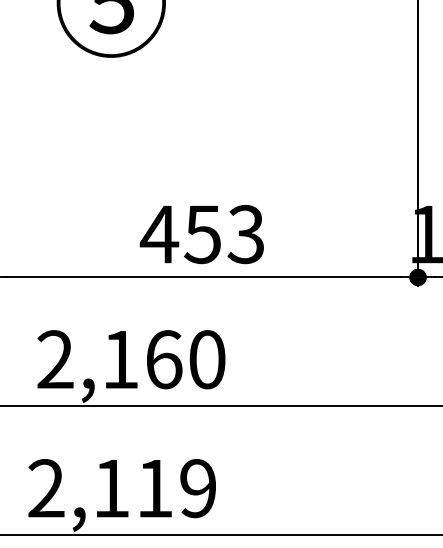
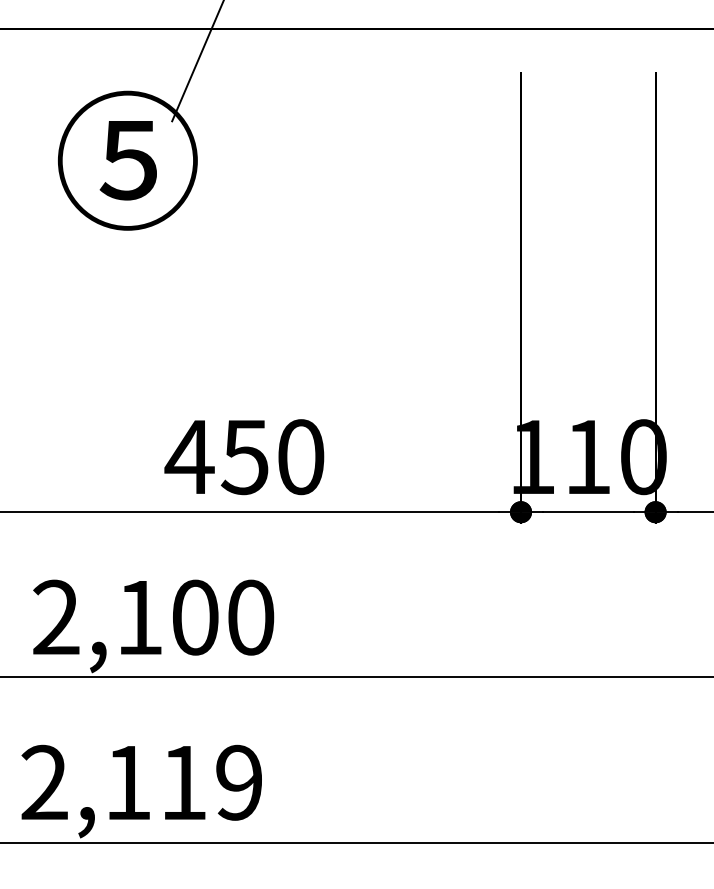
text: (246, 234) -> (300, 457), 453 -> 450
text: (164, 359) -> (196, 617), 2,160 -> 2,100

